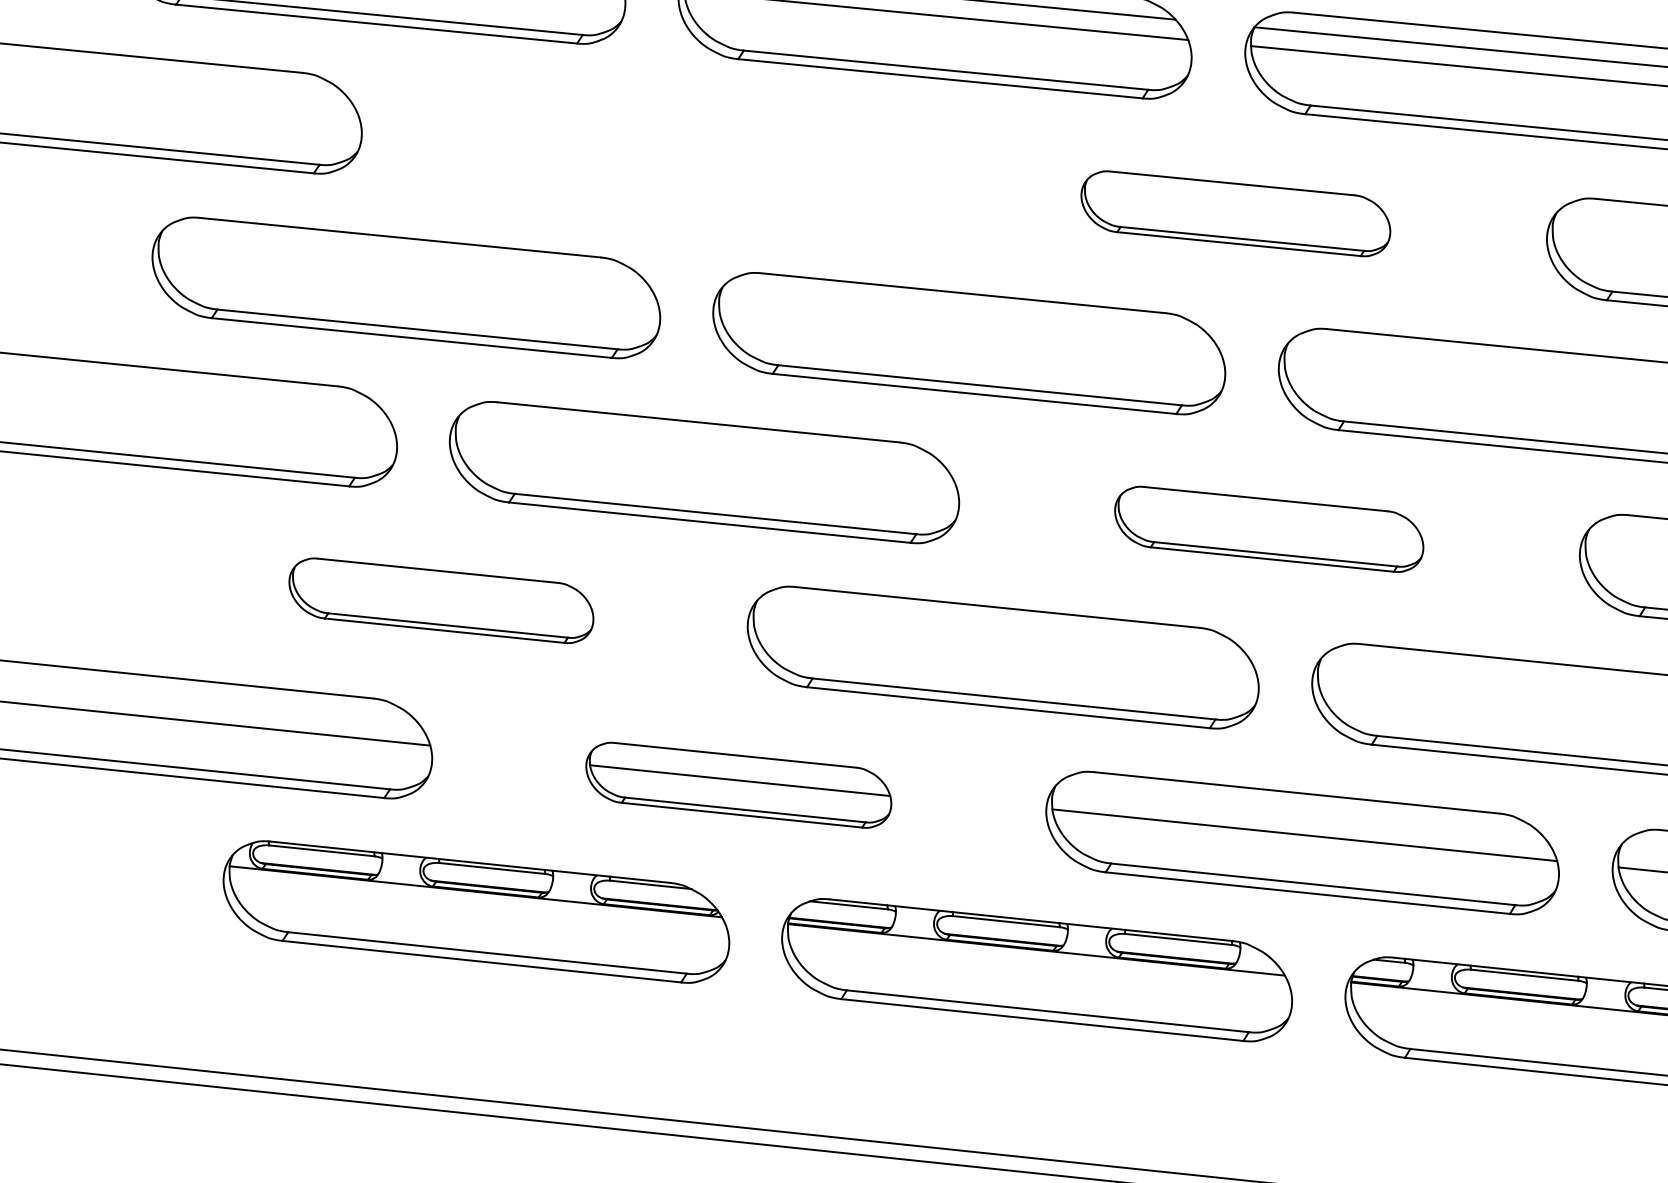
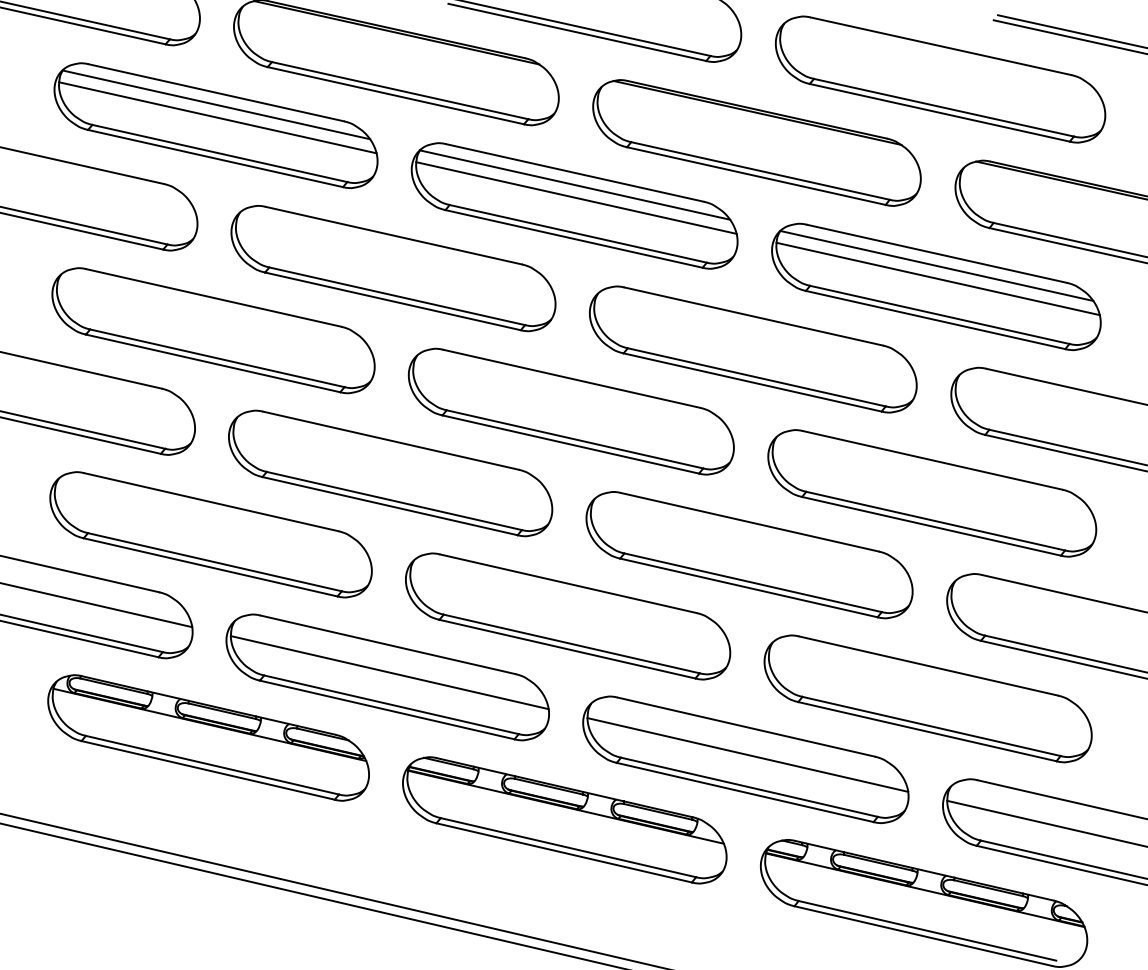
part: (669, 158) -> (393, 268), added
part: (1236, 213) -> (753, 349), size x1.67
part: (1269, 529) -> (749, 555), size x1.67
part: (440, 600) -> (210, 534), size x1.67
part: (738, 785) -> (387, 677), size x1.67

